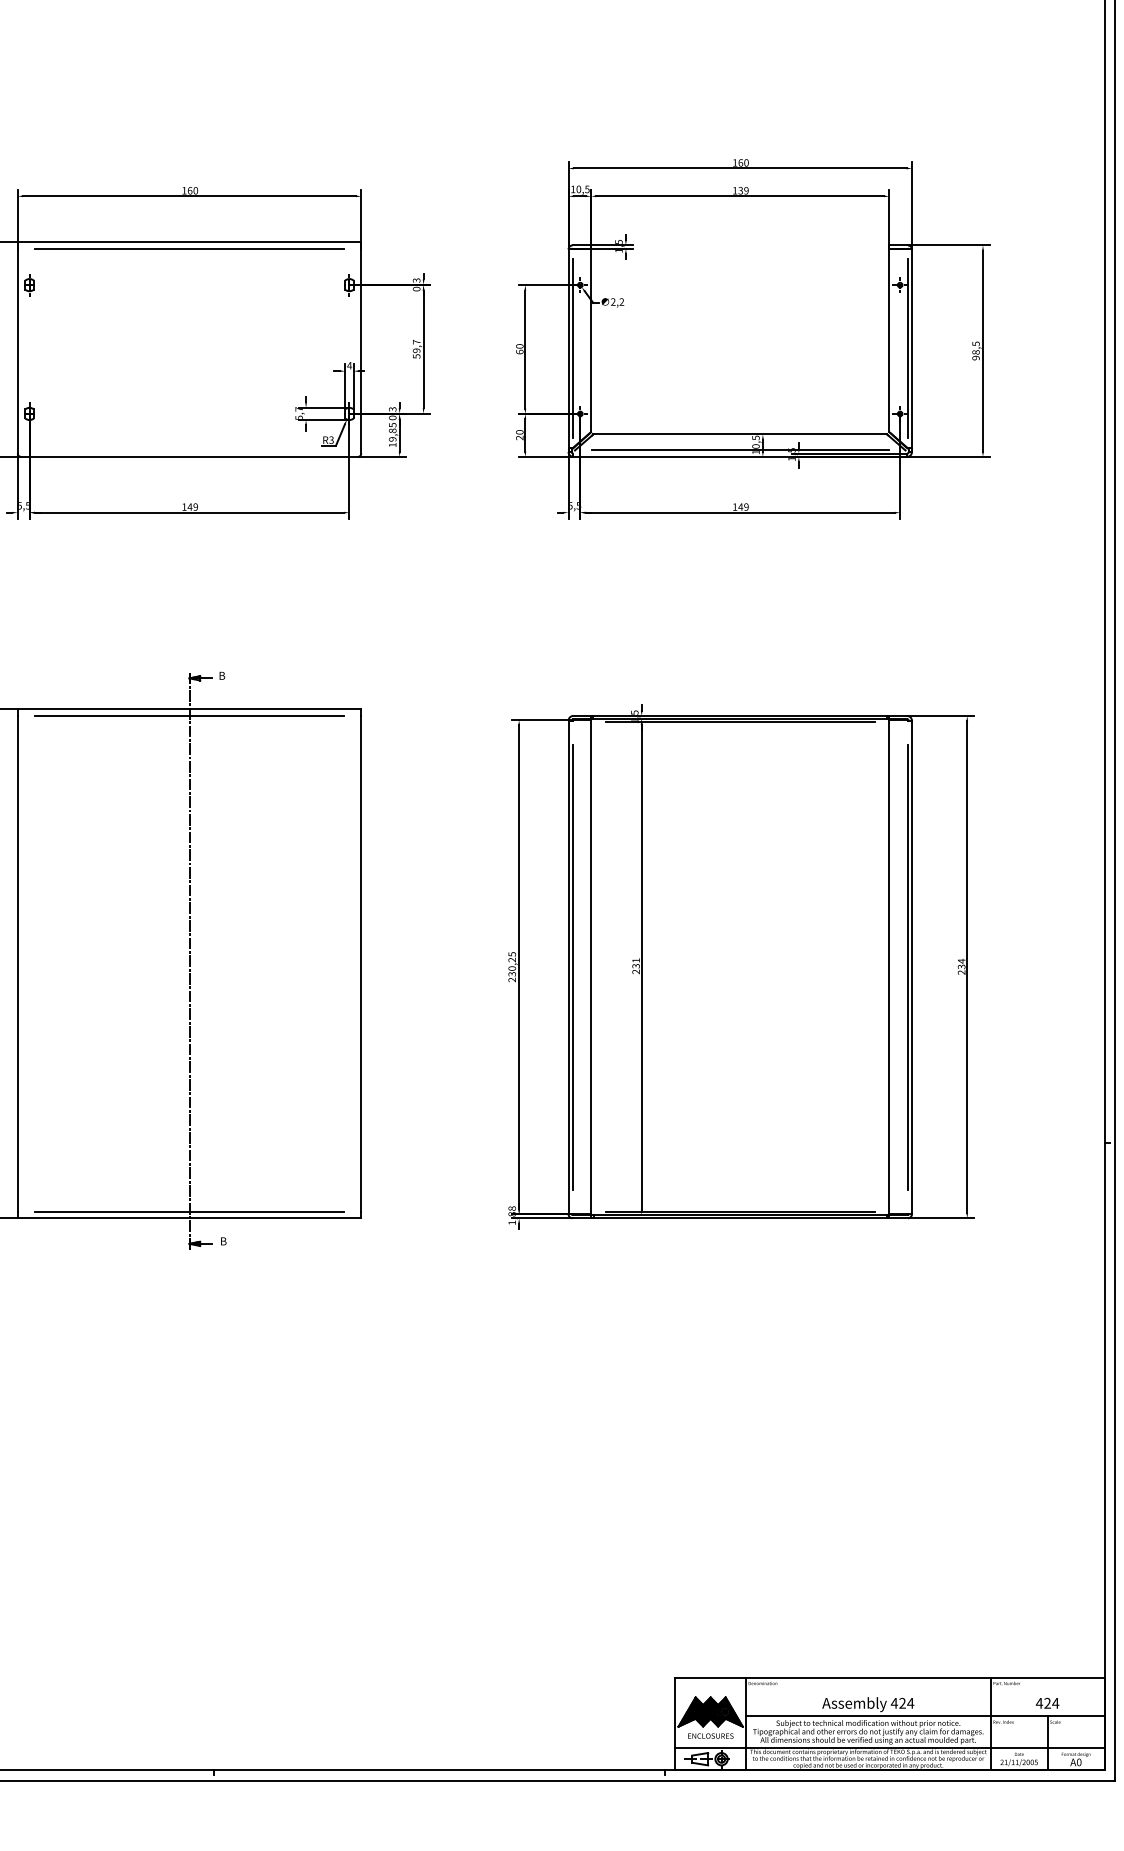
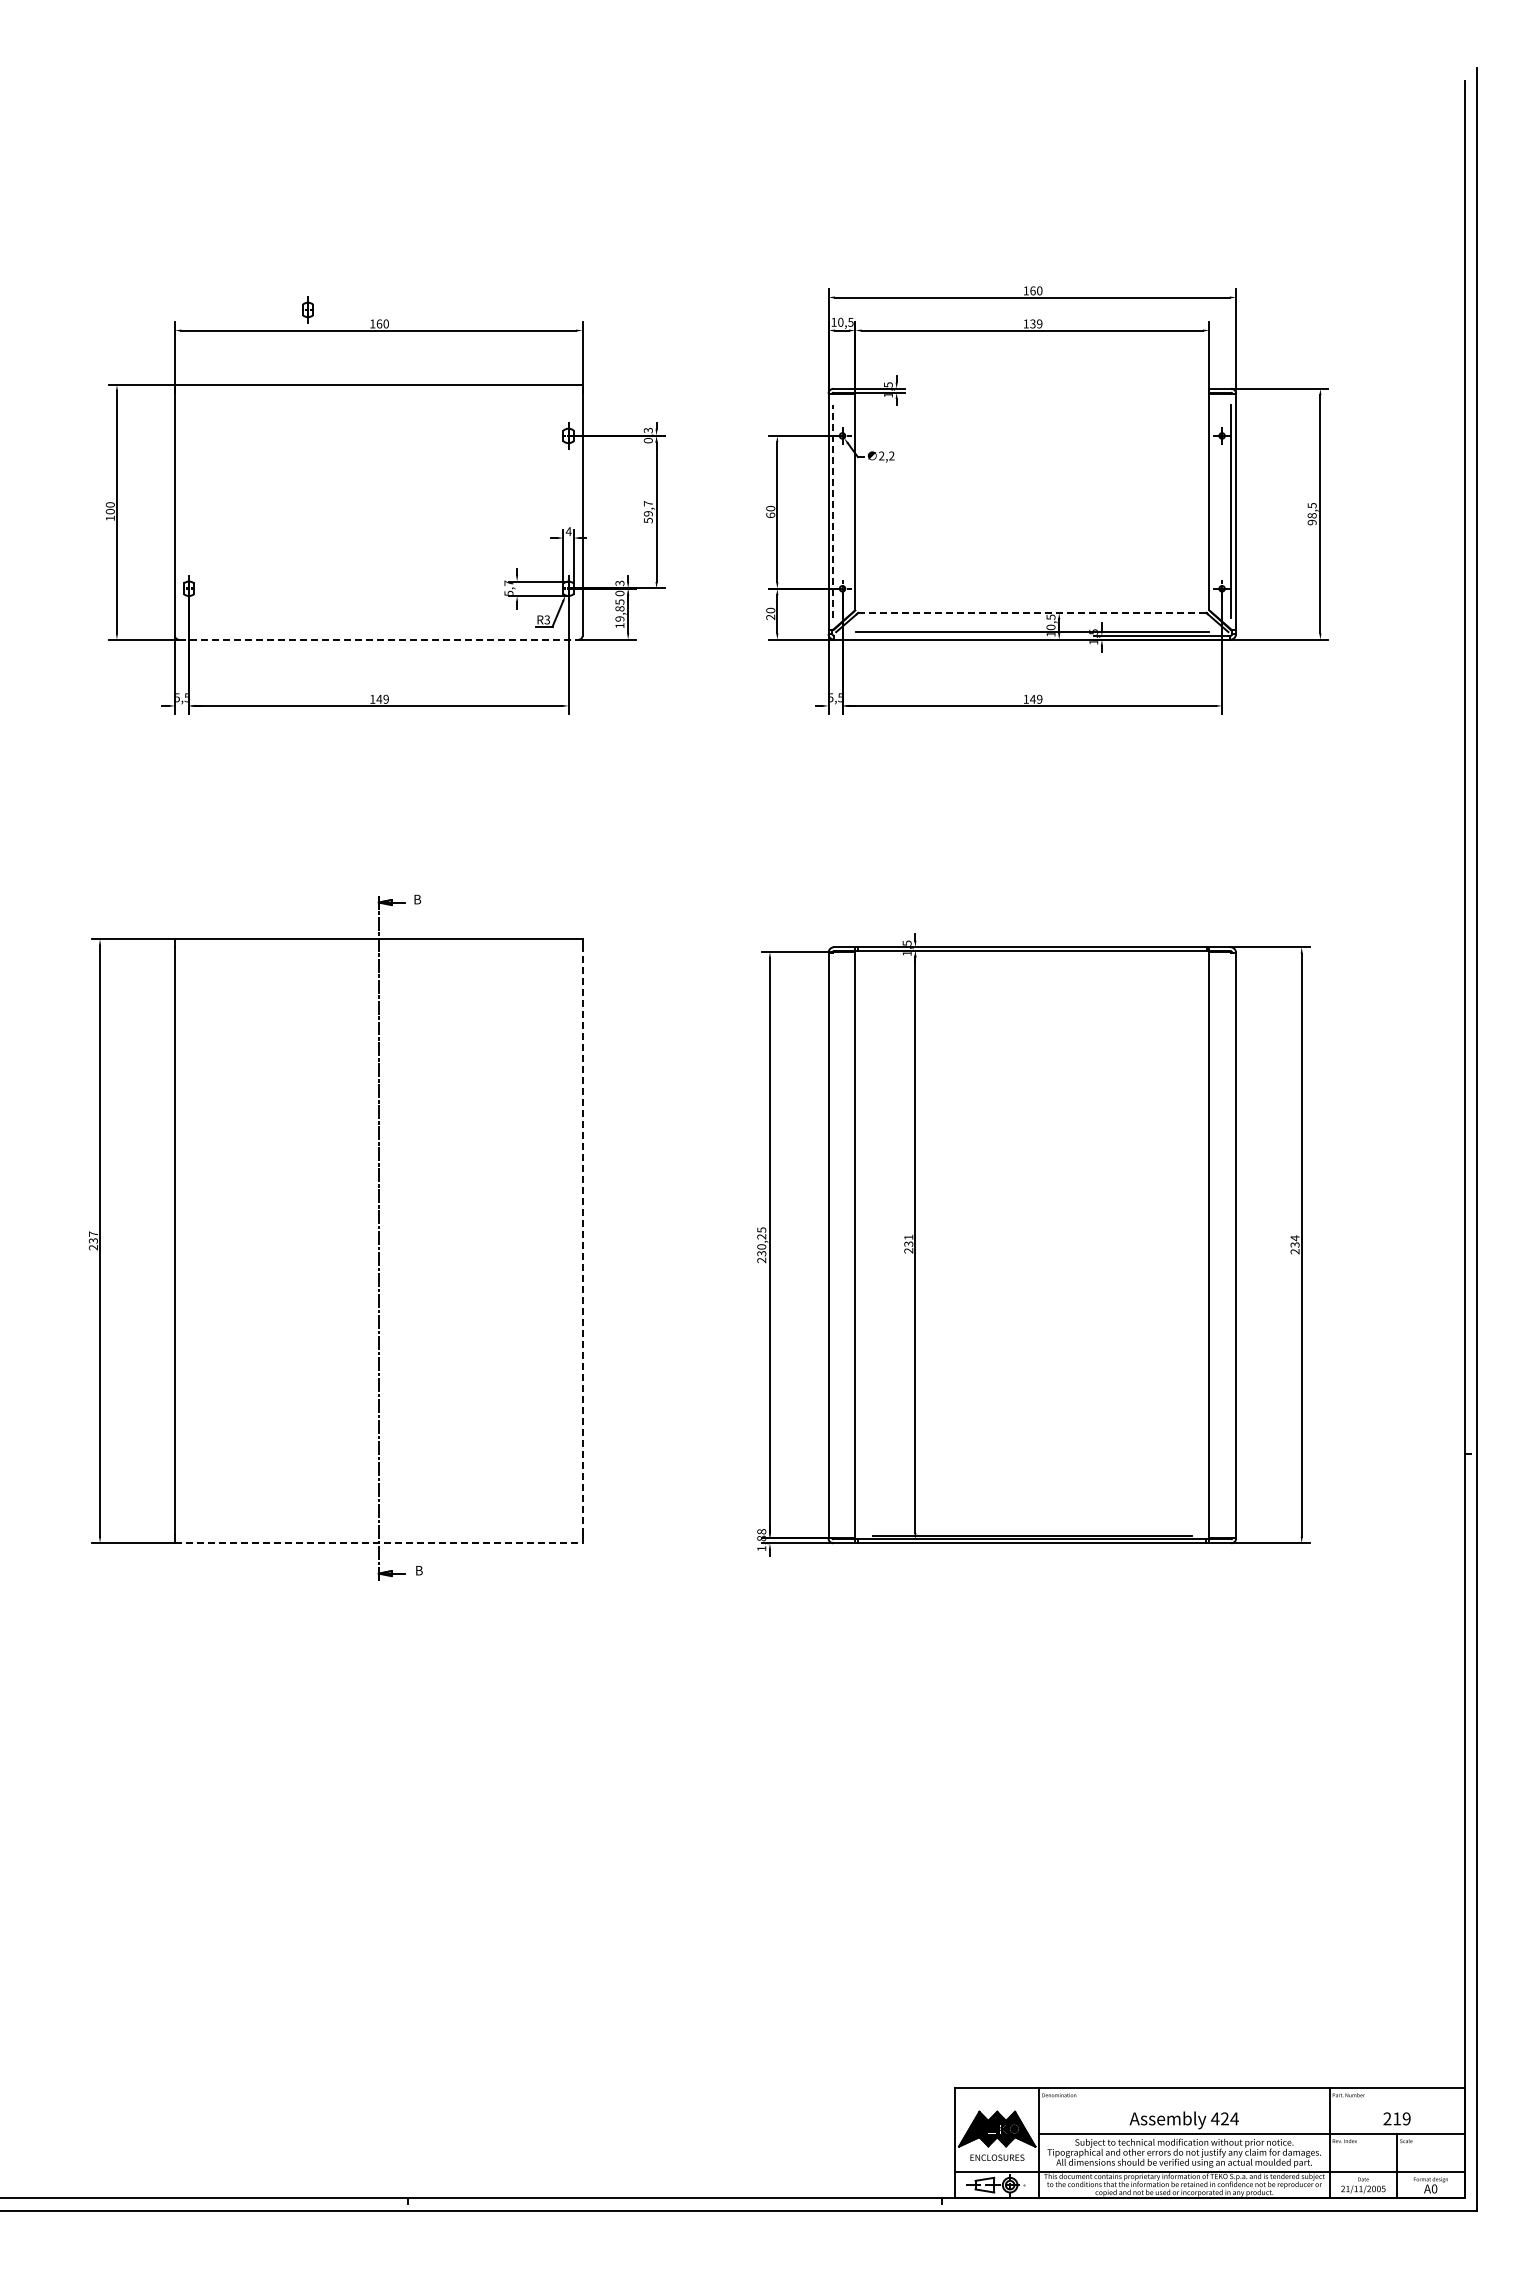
line: (189, 248) -> (378, 392), removed
part: (29, 284) -> (307, 309), moved
line: (572, 348) -> (833, 511), solid -> dashed
line: (739, 433) -> (1031, 612), solid -> dashed
line: (189, 456) -> (378, 639), solid -> dashed
line: (189, 715) -> (378, 946), removed
line: (739, 722) -> (1031, 954), removed
line: (361, 963) -> (582, 1240), solid -> dashed
line: (572, 967) -> (833, 1245), removed
line: (908, 967) -> (1231, 1245), removed
line: (189, 1211) -> (378, 1535), removed
line: (189, 1217) -> (378, 1542), solid -> dashed
text: (1047, 1703) -> (1396, 2118), 424 -> 219

